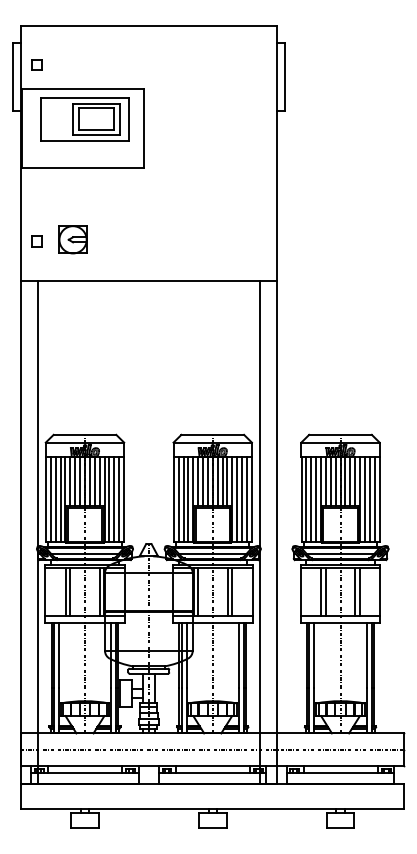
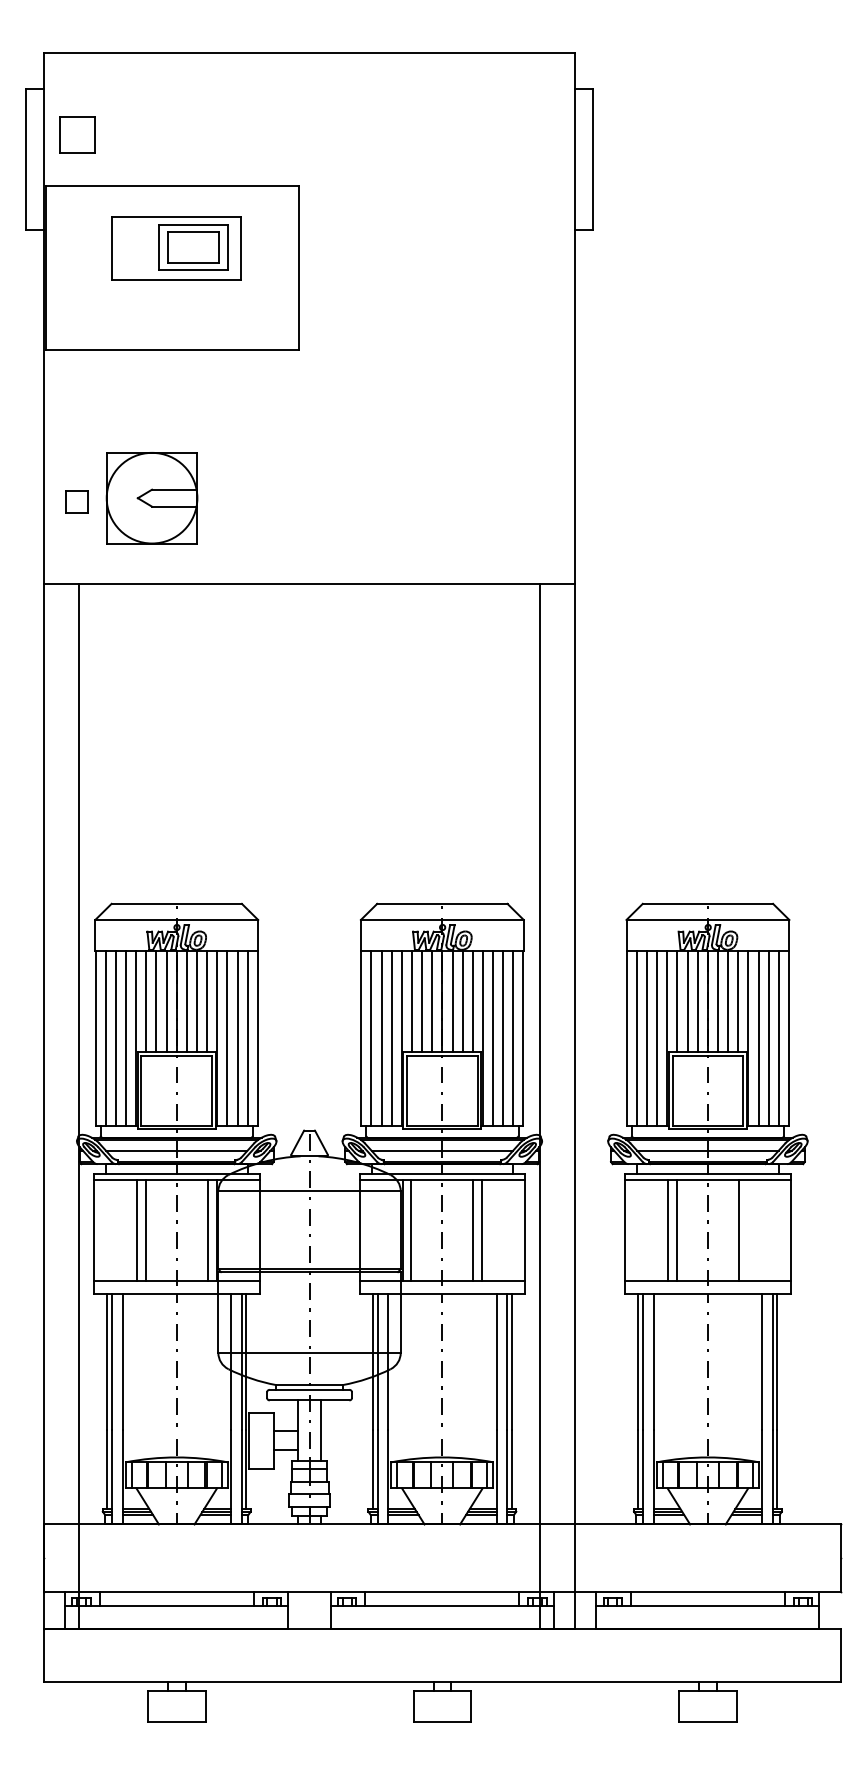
part: (36, 64) -> (75, 133), size x1.6
part: (84, 119) -> (175, 248), size x0.7
part: (72, 239) -> (150, 497), size x1.6
line: (359, 591) -> (747, 1229), removed
line: (212, 749) -> (441, 1557), removed

